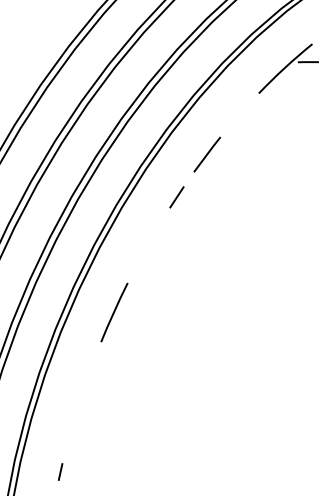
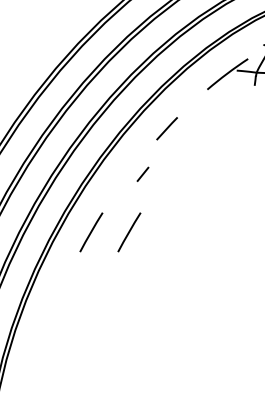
line: (176, 196) -> (142, 173), moved
line: (168, 307) -> (129, 232), added
line: (60, 471) -> (42, 339), removed

